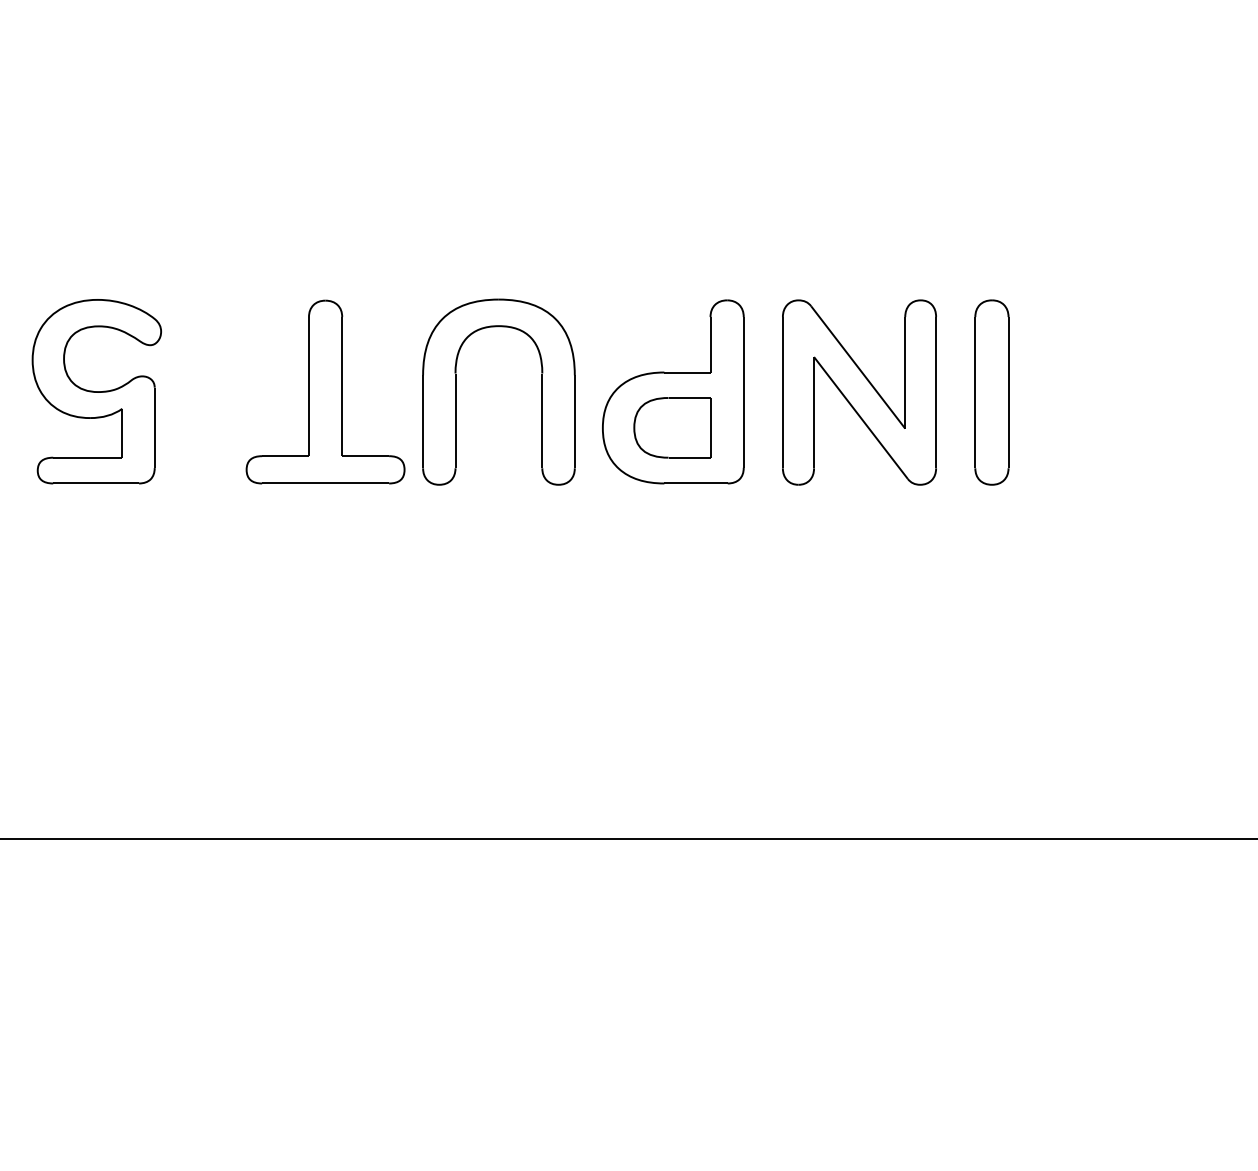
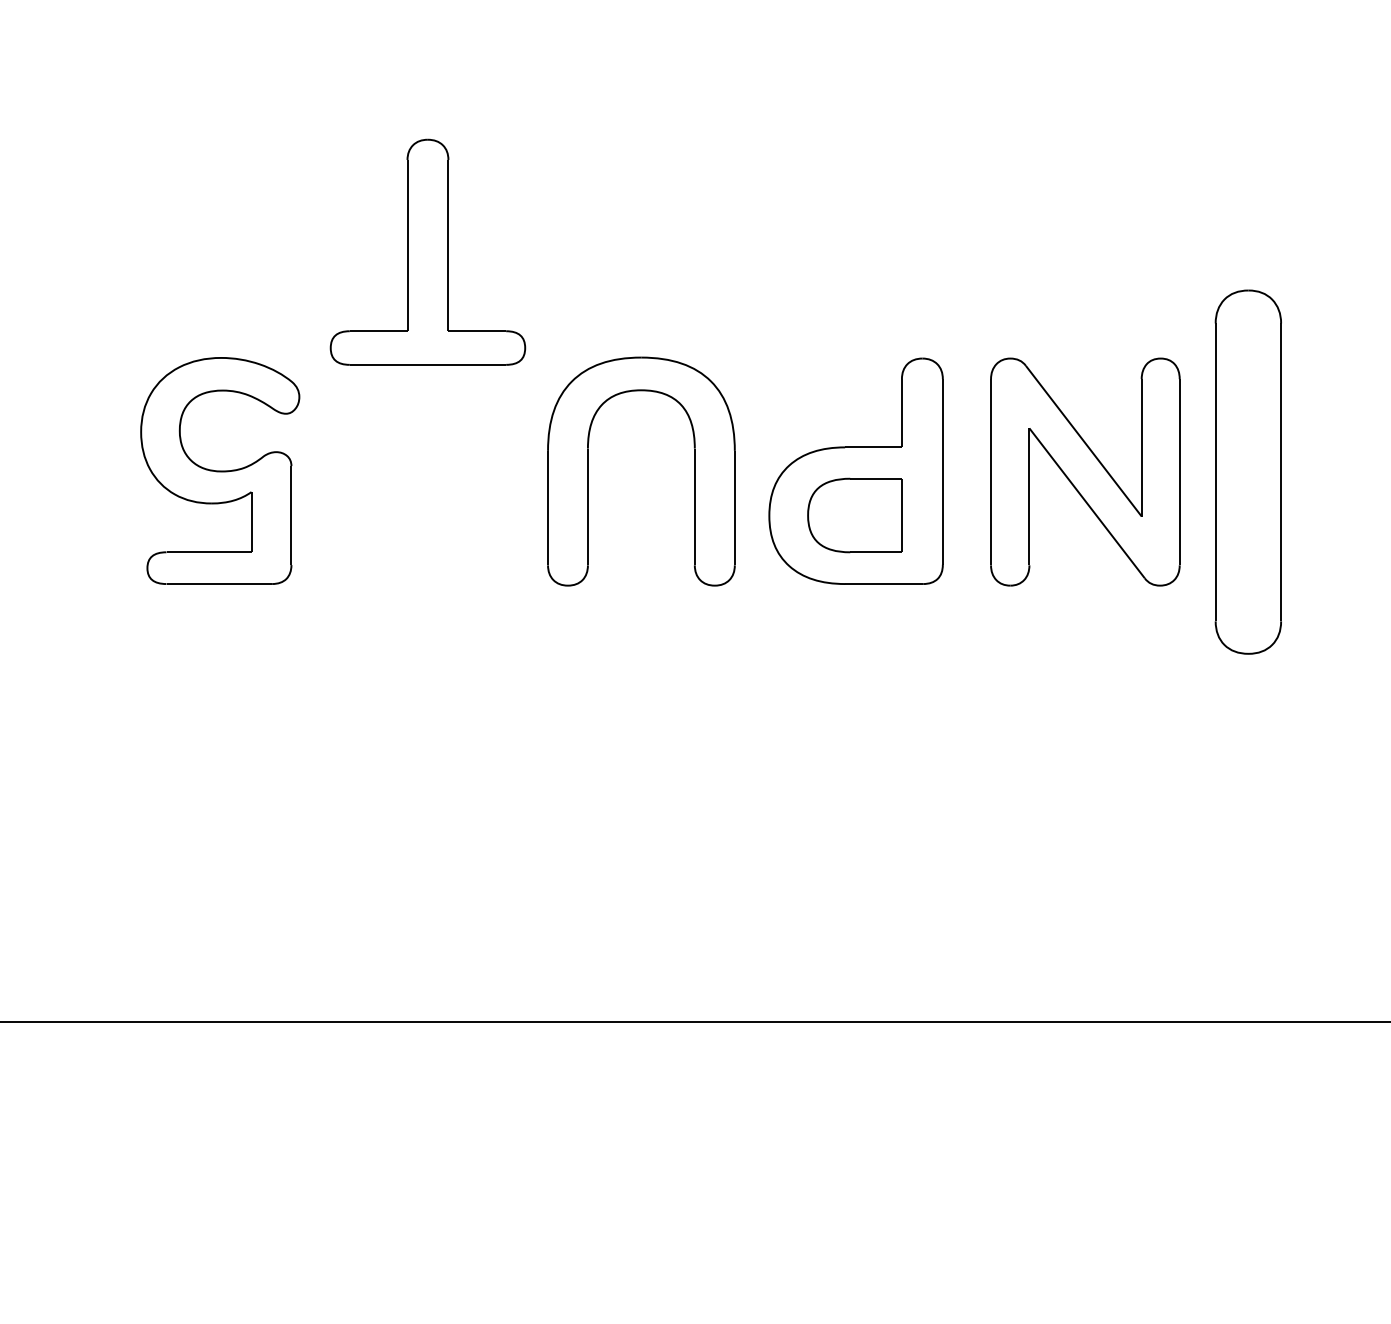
part: (96, 391) -> (219, 470), moved
part: (325, 391) -> (427, 251), moved
part: (991, 392) -> (1247, 471), size x1.6

